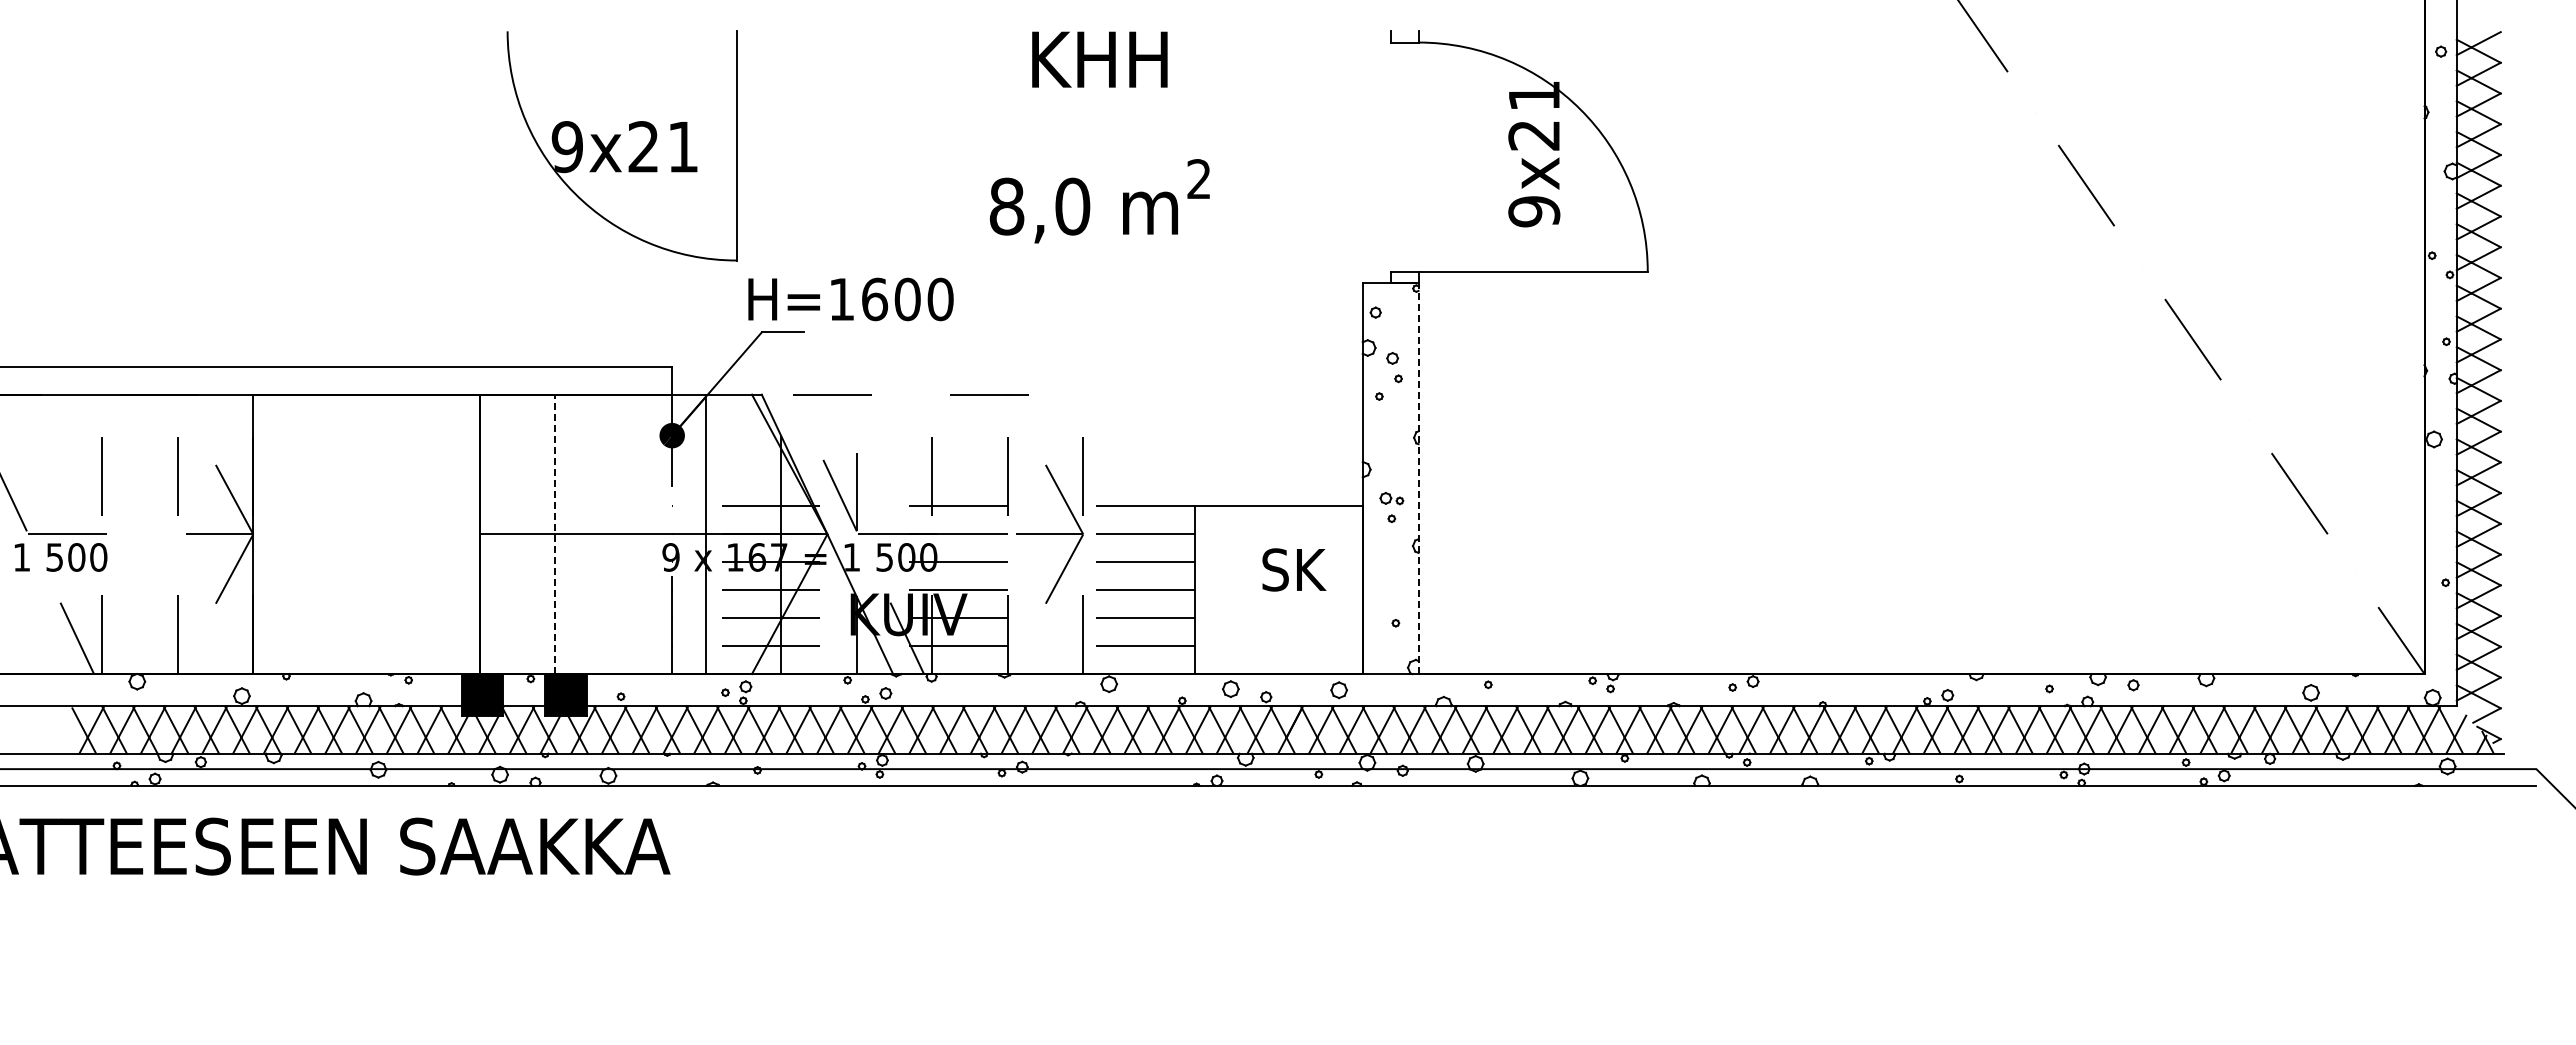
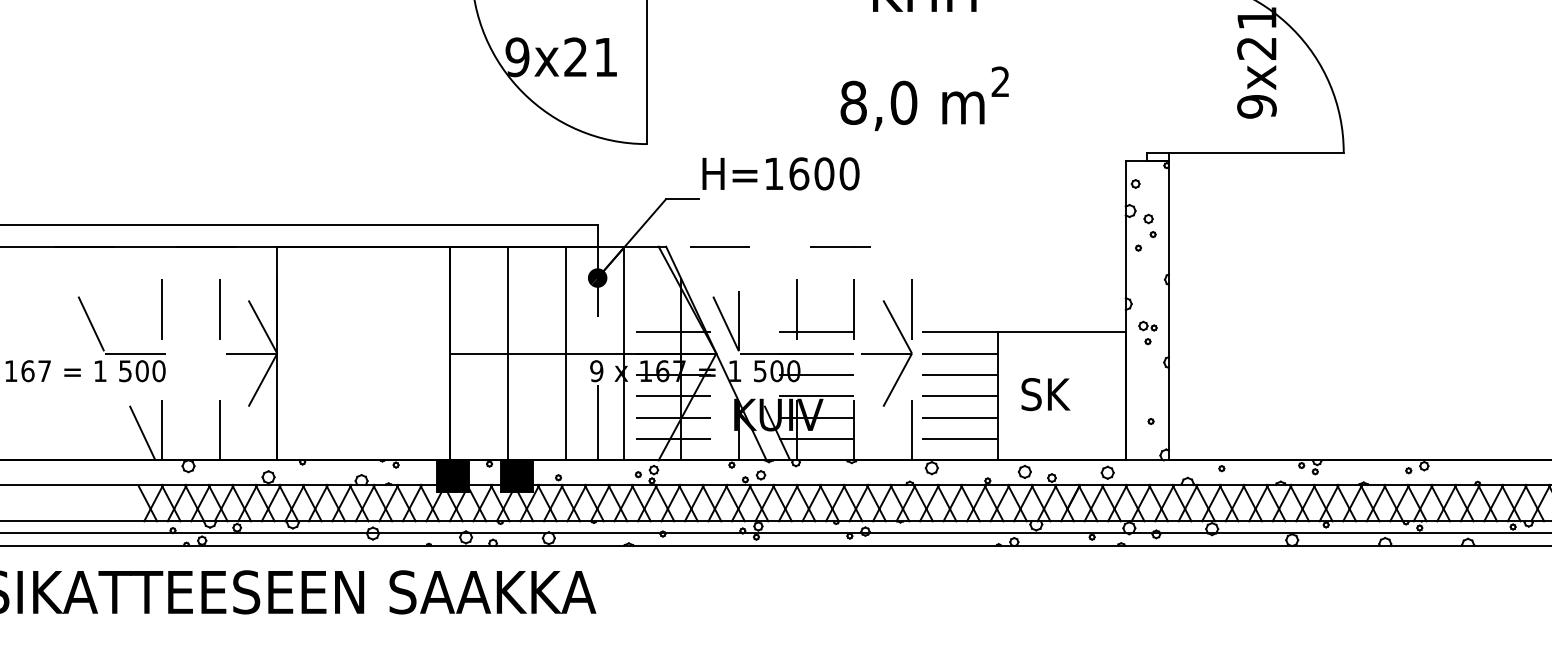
text: (850, 299) -> (780, 173), moved
line: (1418, 478) -> (1168, 310), dashed -> solid
line: (555, 534) -> (508, 353), dashed -> solid
line: (630, 534) -> (565, 353), added
text: (1294, 569) -> (1046, 394), moved

